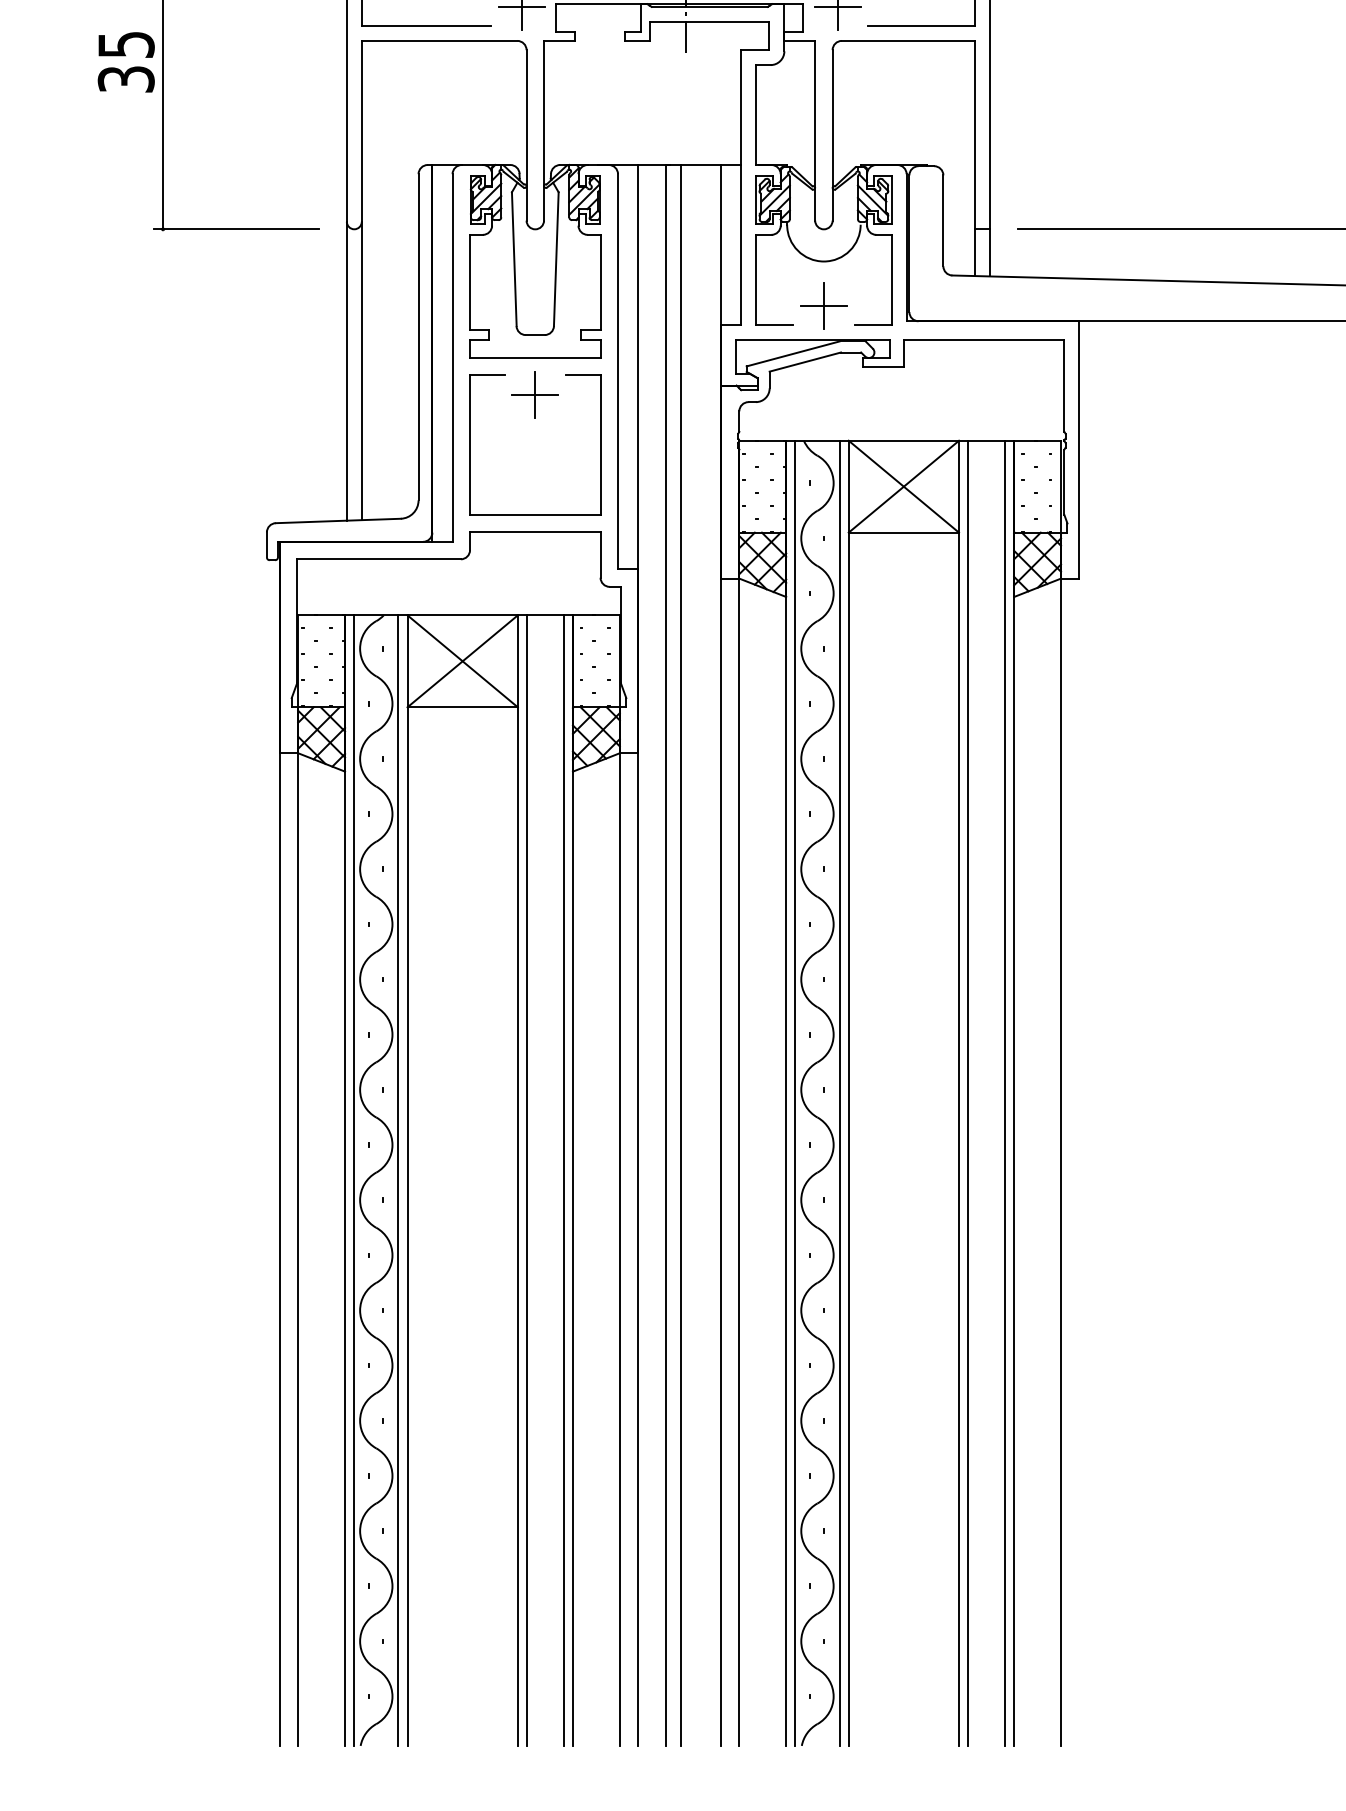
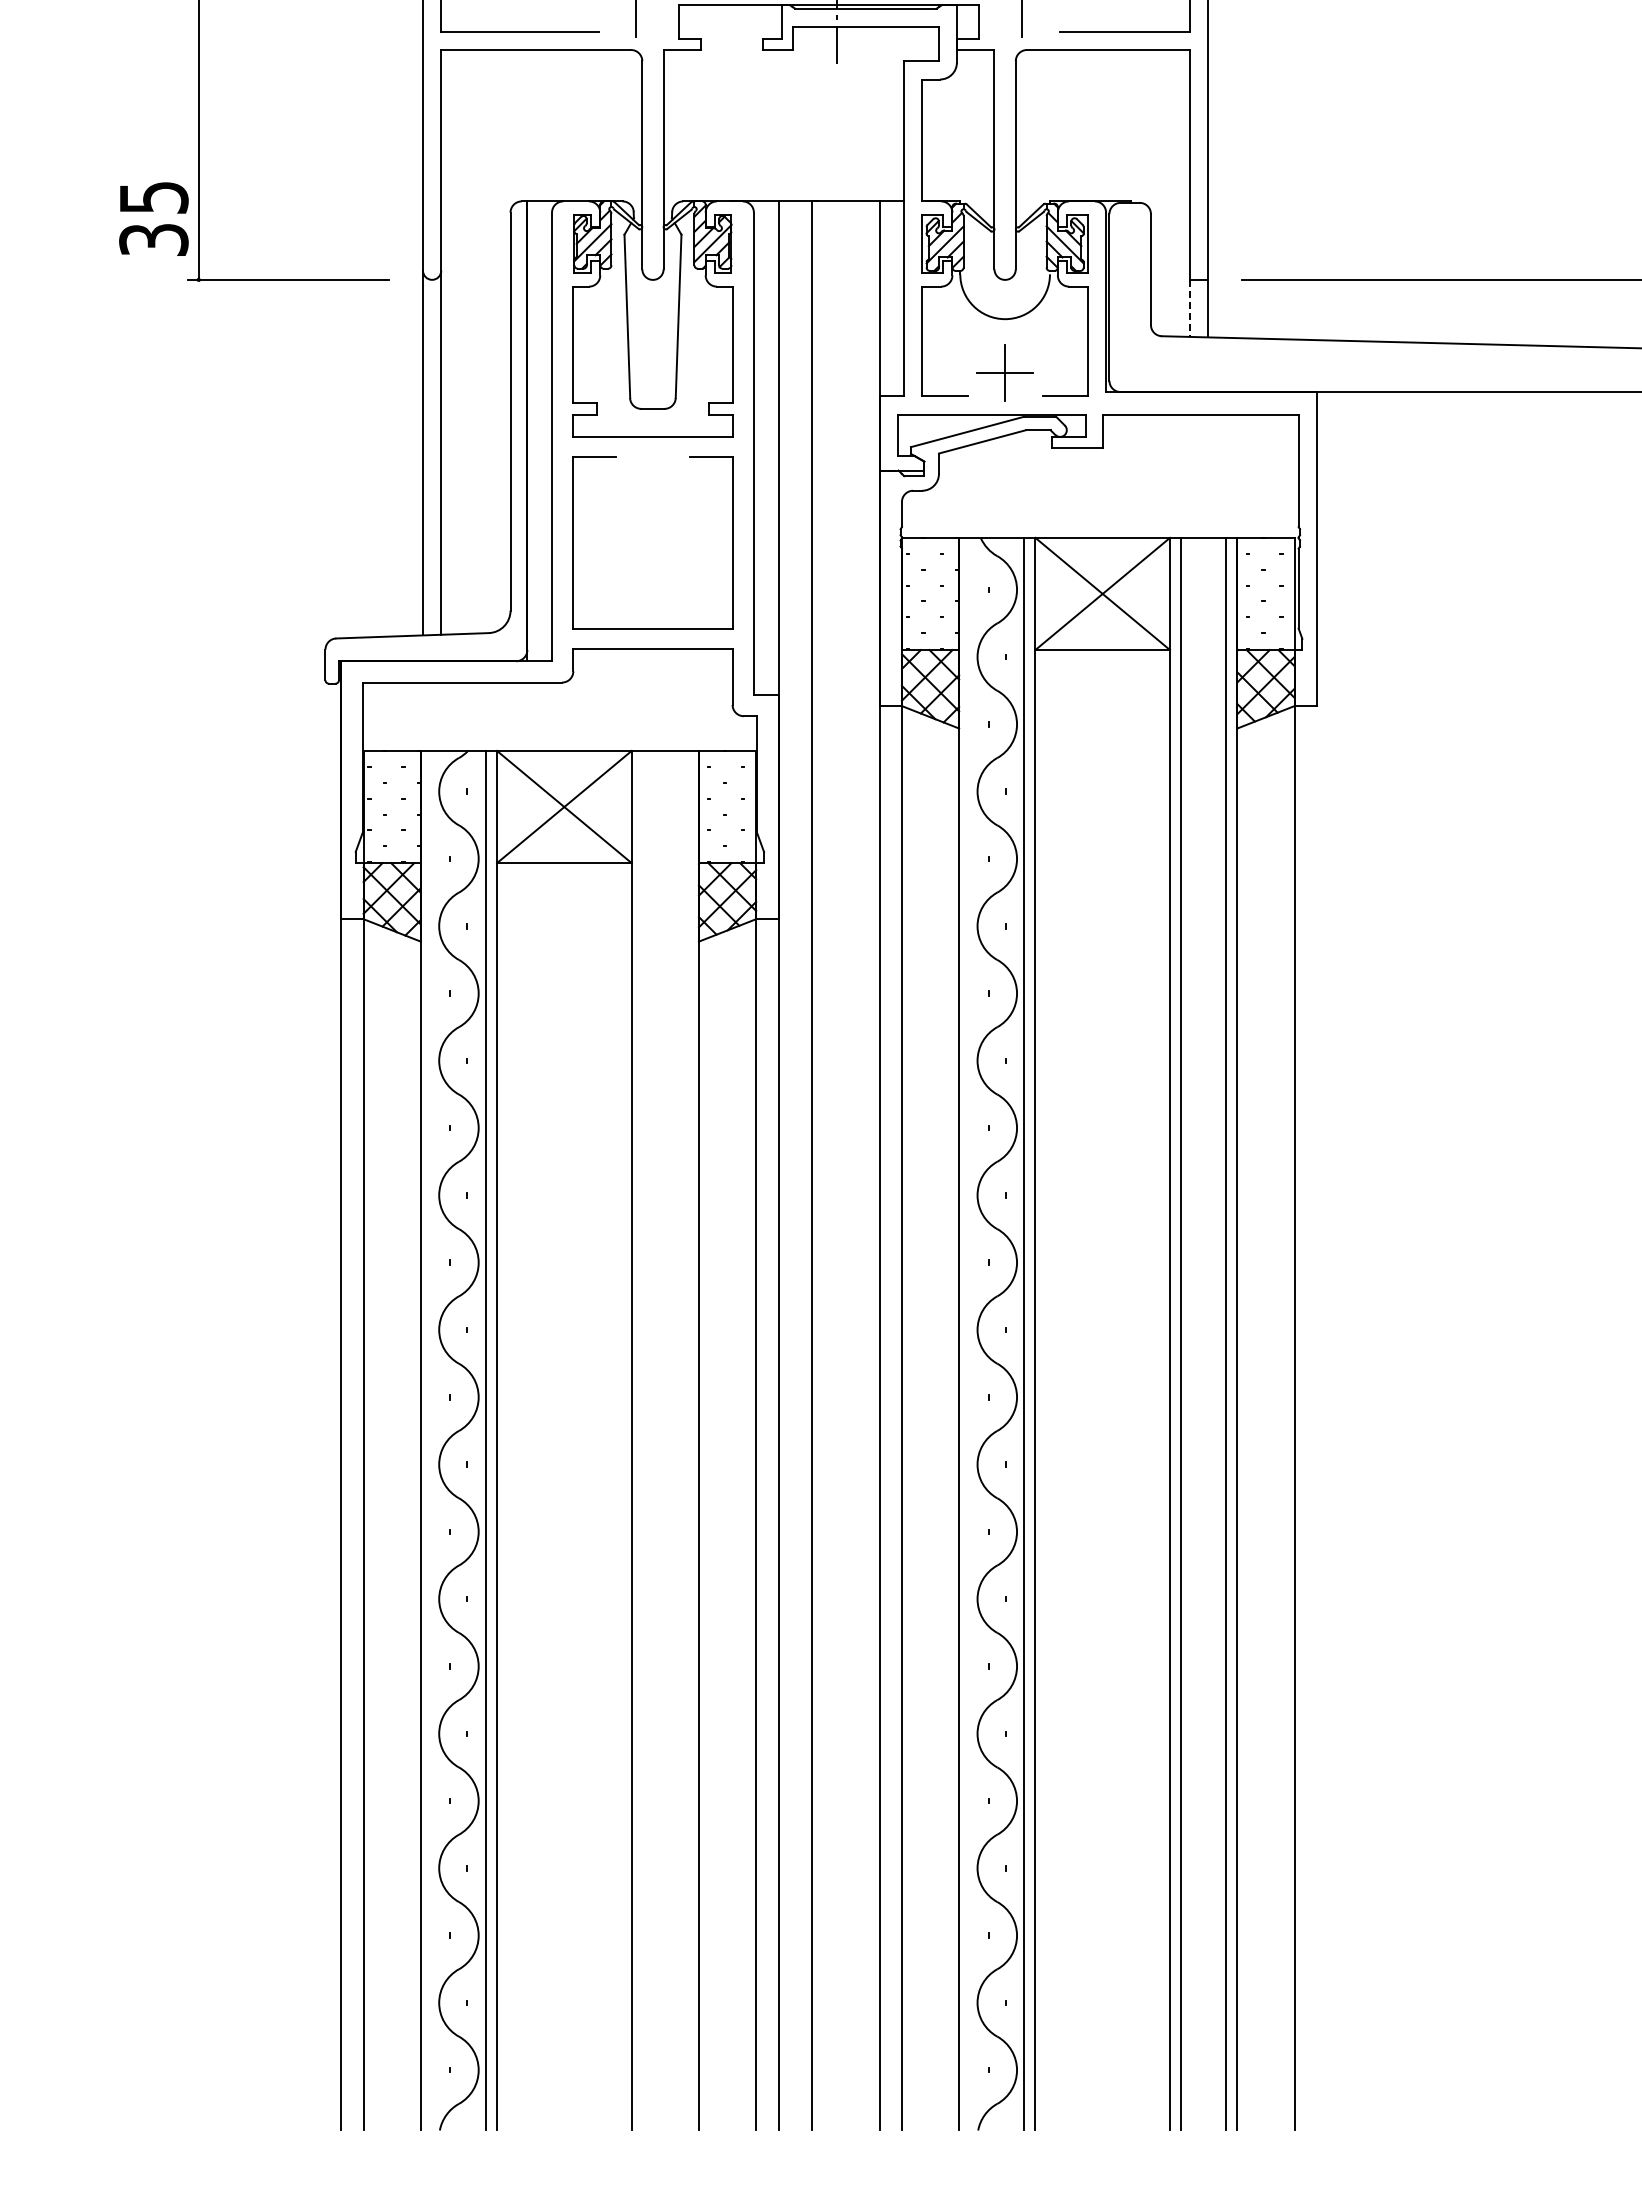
line: (521, 6) -> (636, 8), removed
line: (837, 6) -> (1021, 8), removed
text: (125, 61) -> (153, 218), moved
line: (974, 252) -> (1189, 308), solid -> dashed
part: (534, 394) -> (652, 481), removed
line: (681, 955) -> (831, 1165), removed
line: (795, 1092) -> (970, 1333), removed
line: (354, 1180) -> (432, 1440), removed
line: (526, 1180) -> (642, 1440), removed
line: (563, 1180) -> (687, 1440), removed

